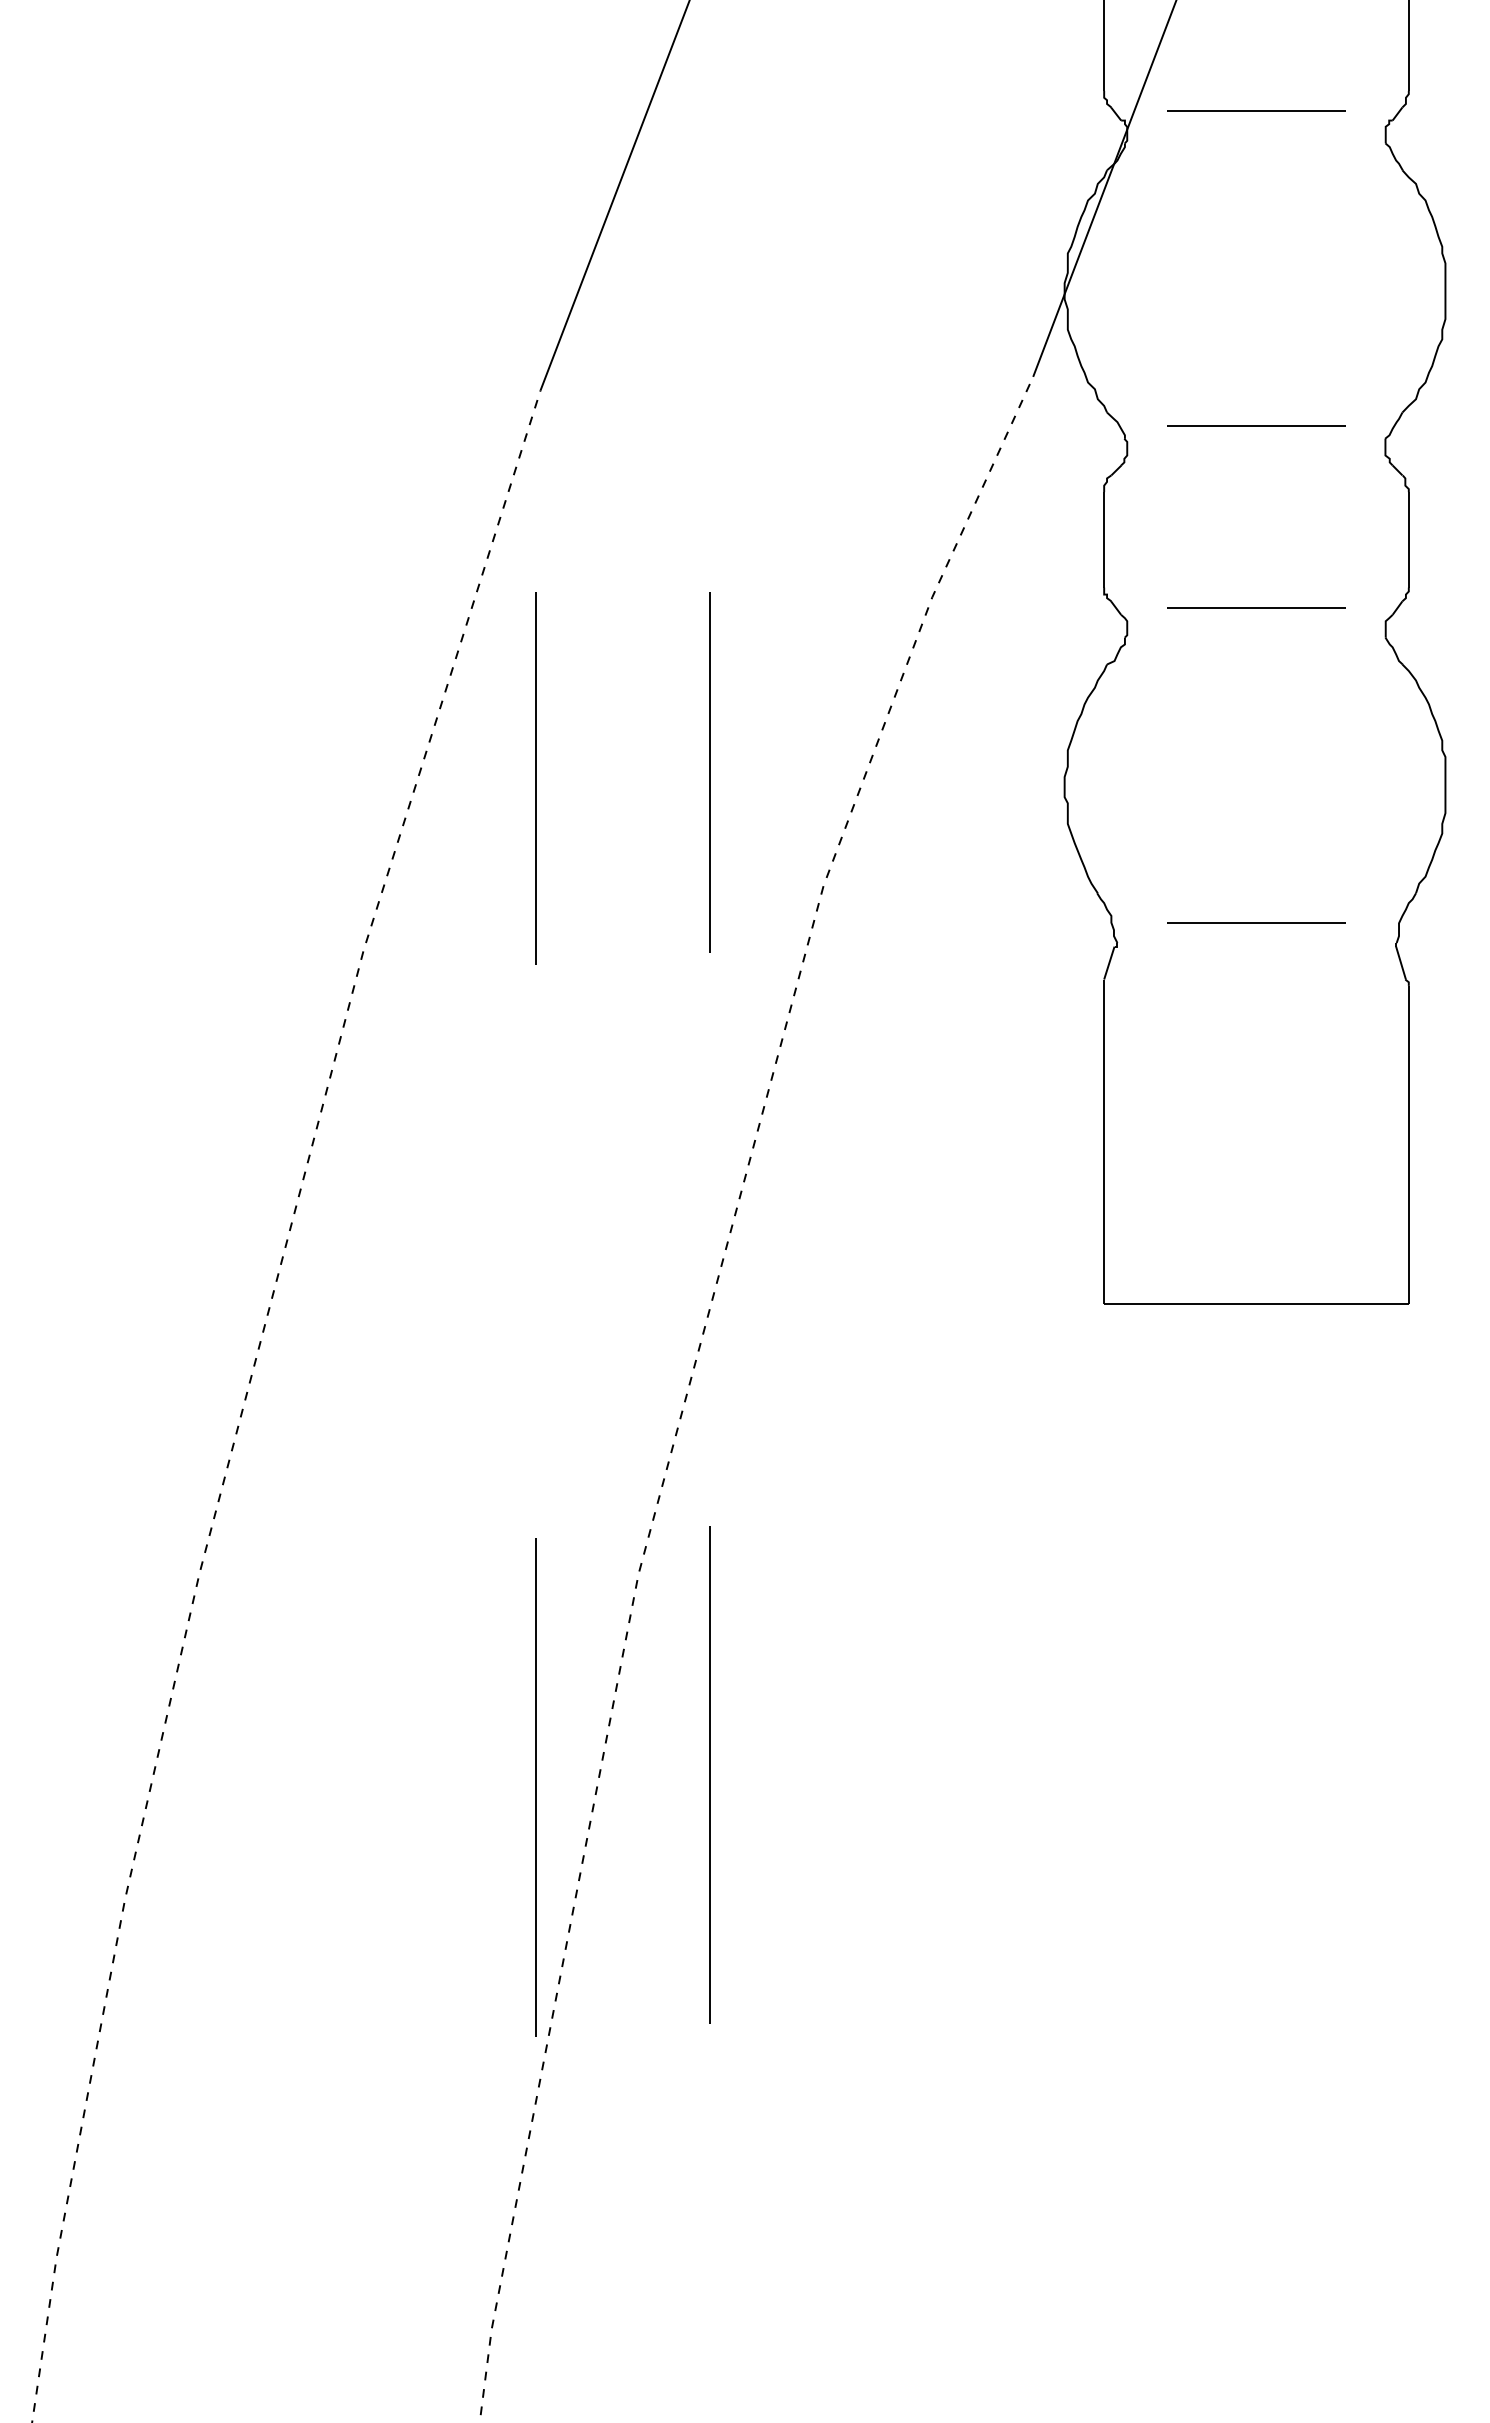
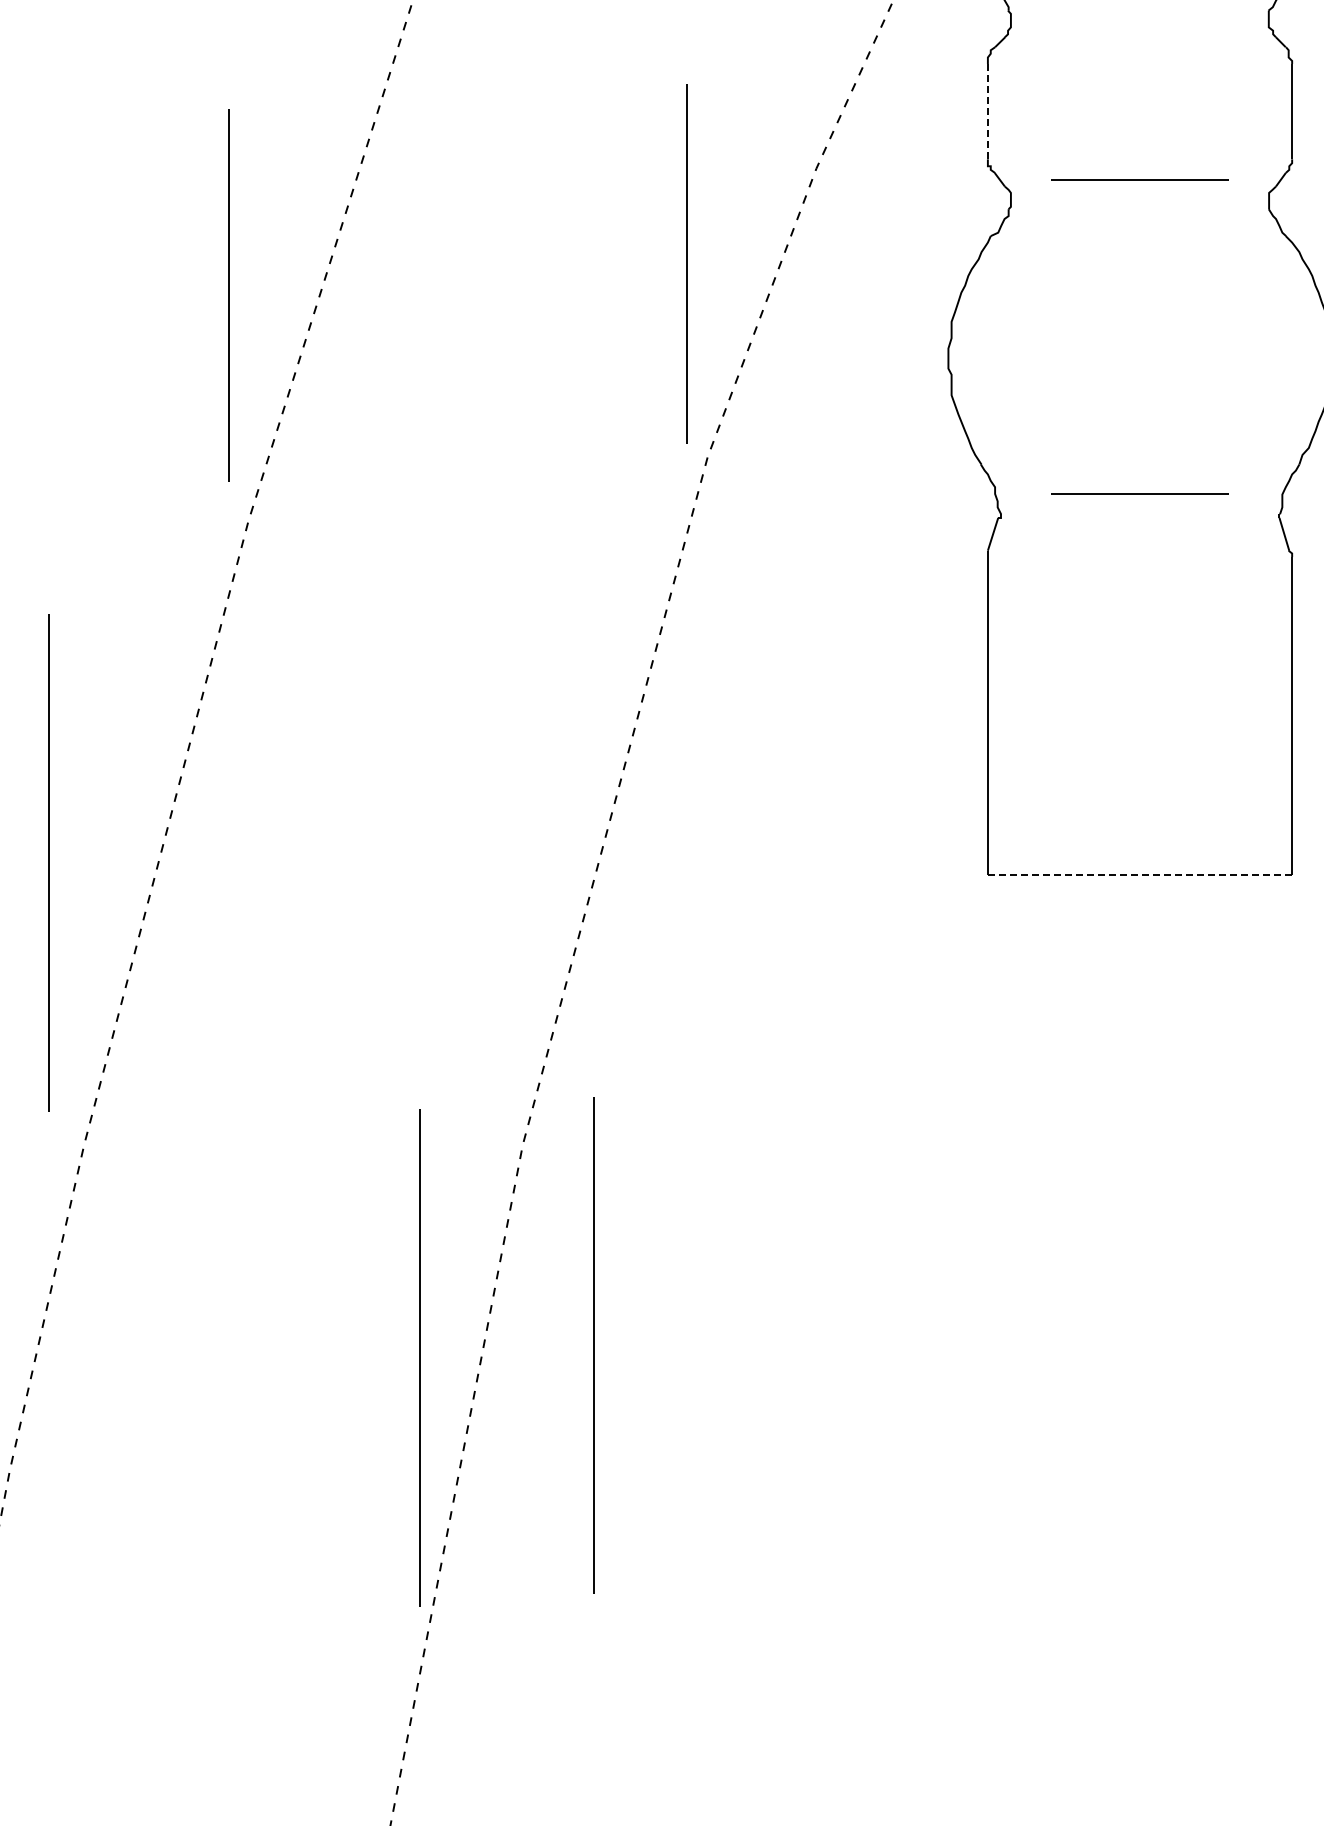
line: (1104, 539) -> (988, 111), solid -> dashed
line: (709, 772) -> (686, 264), moved
line: (535, 778) -> (229, 295), moved
line: (163, 1291) -> (48, 862), added
line: (1256, 1304) -> (1140, 875), solid -> dashed

